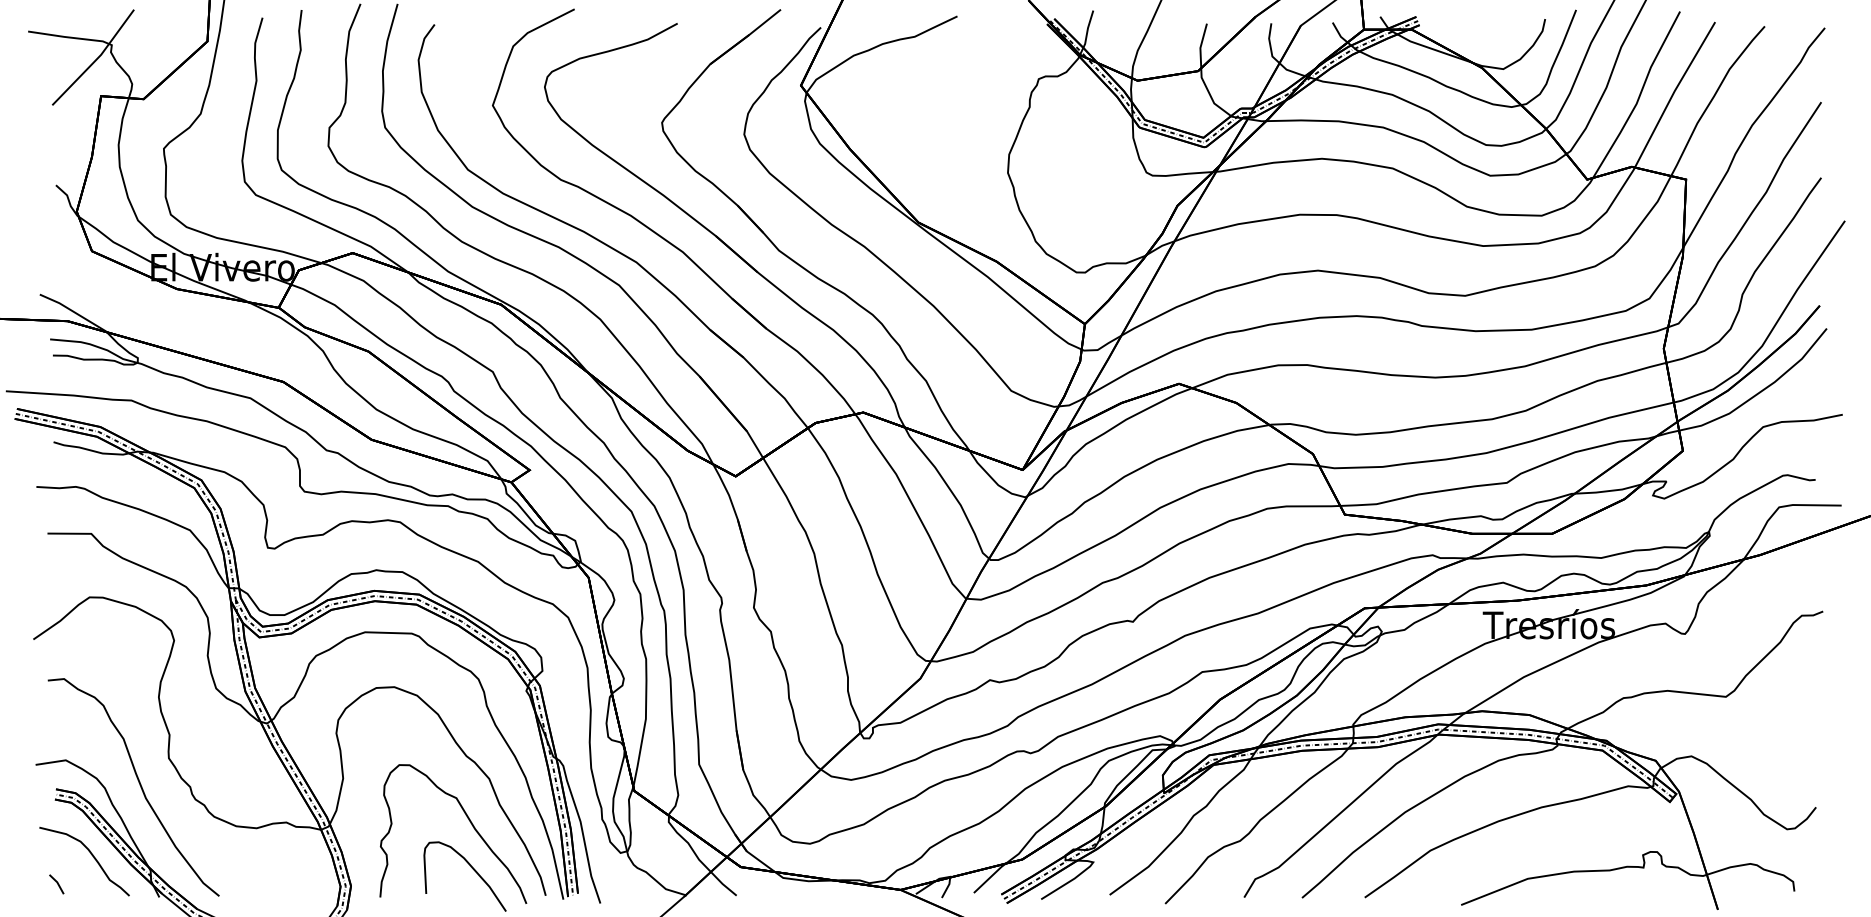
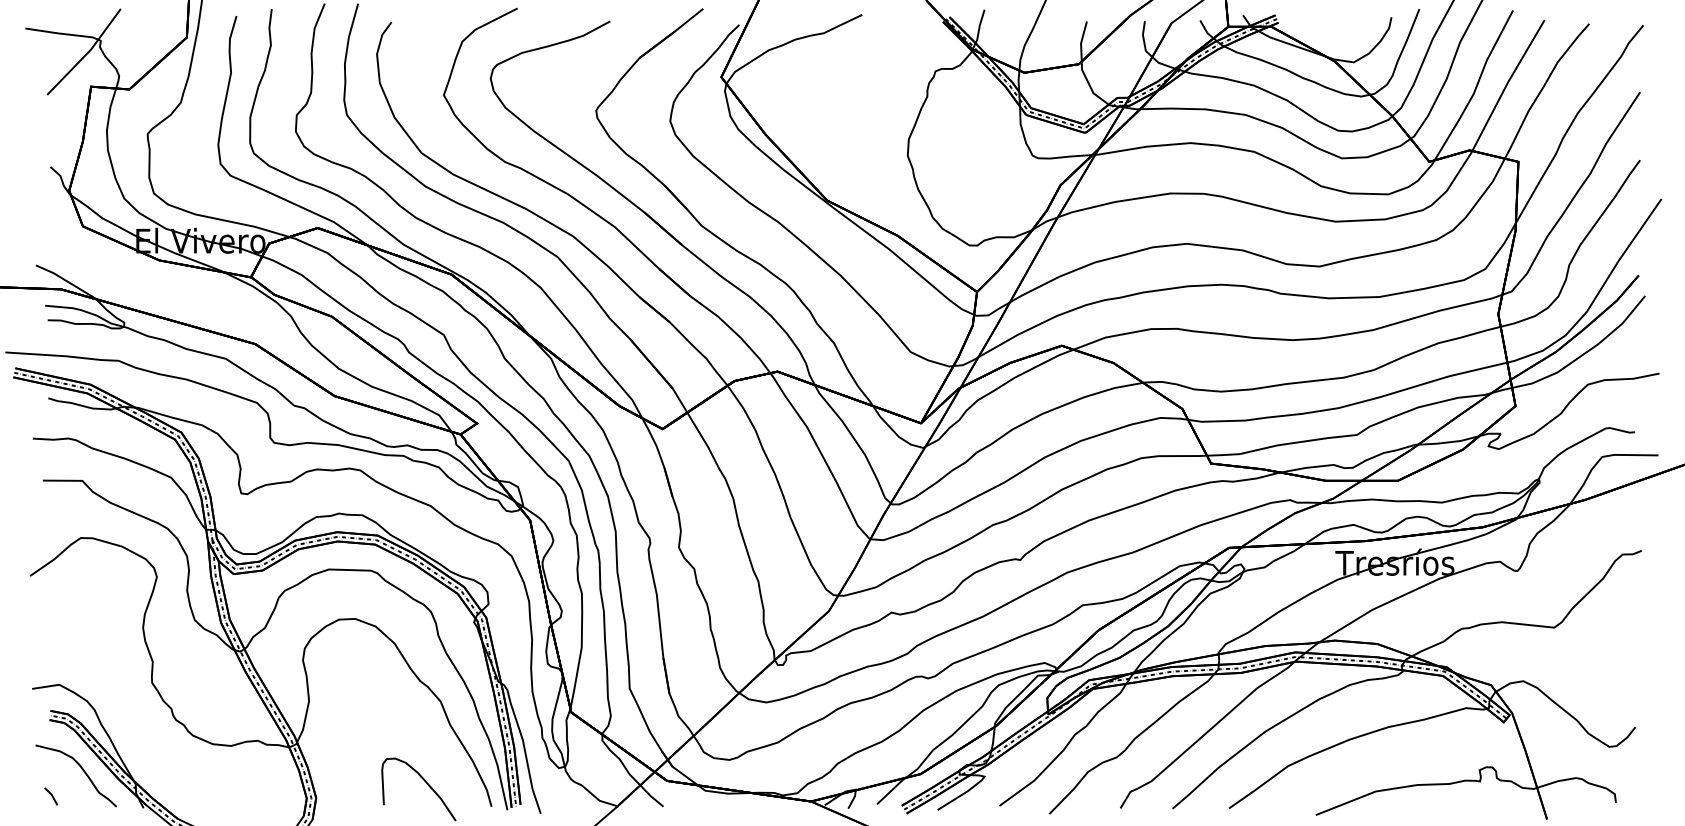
curve: (139, 785) -> (125, 707), removed
curve: (471, 825) -> (424, 743), removed

